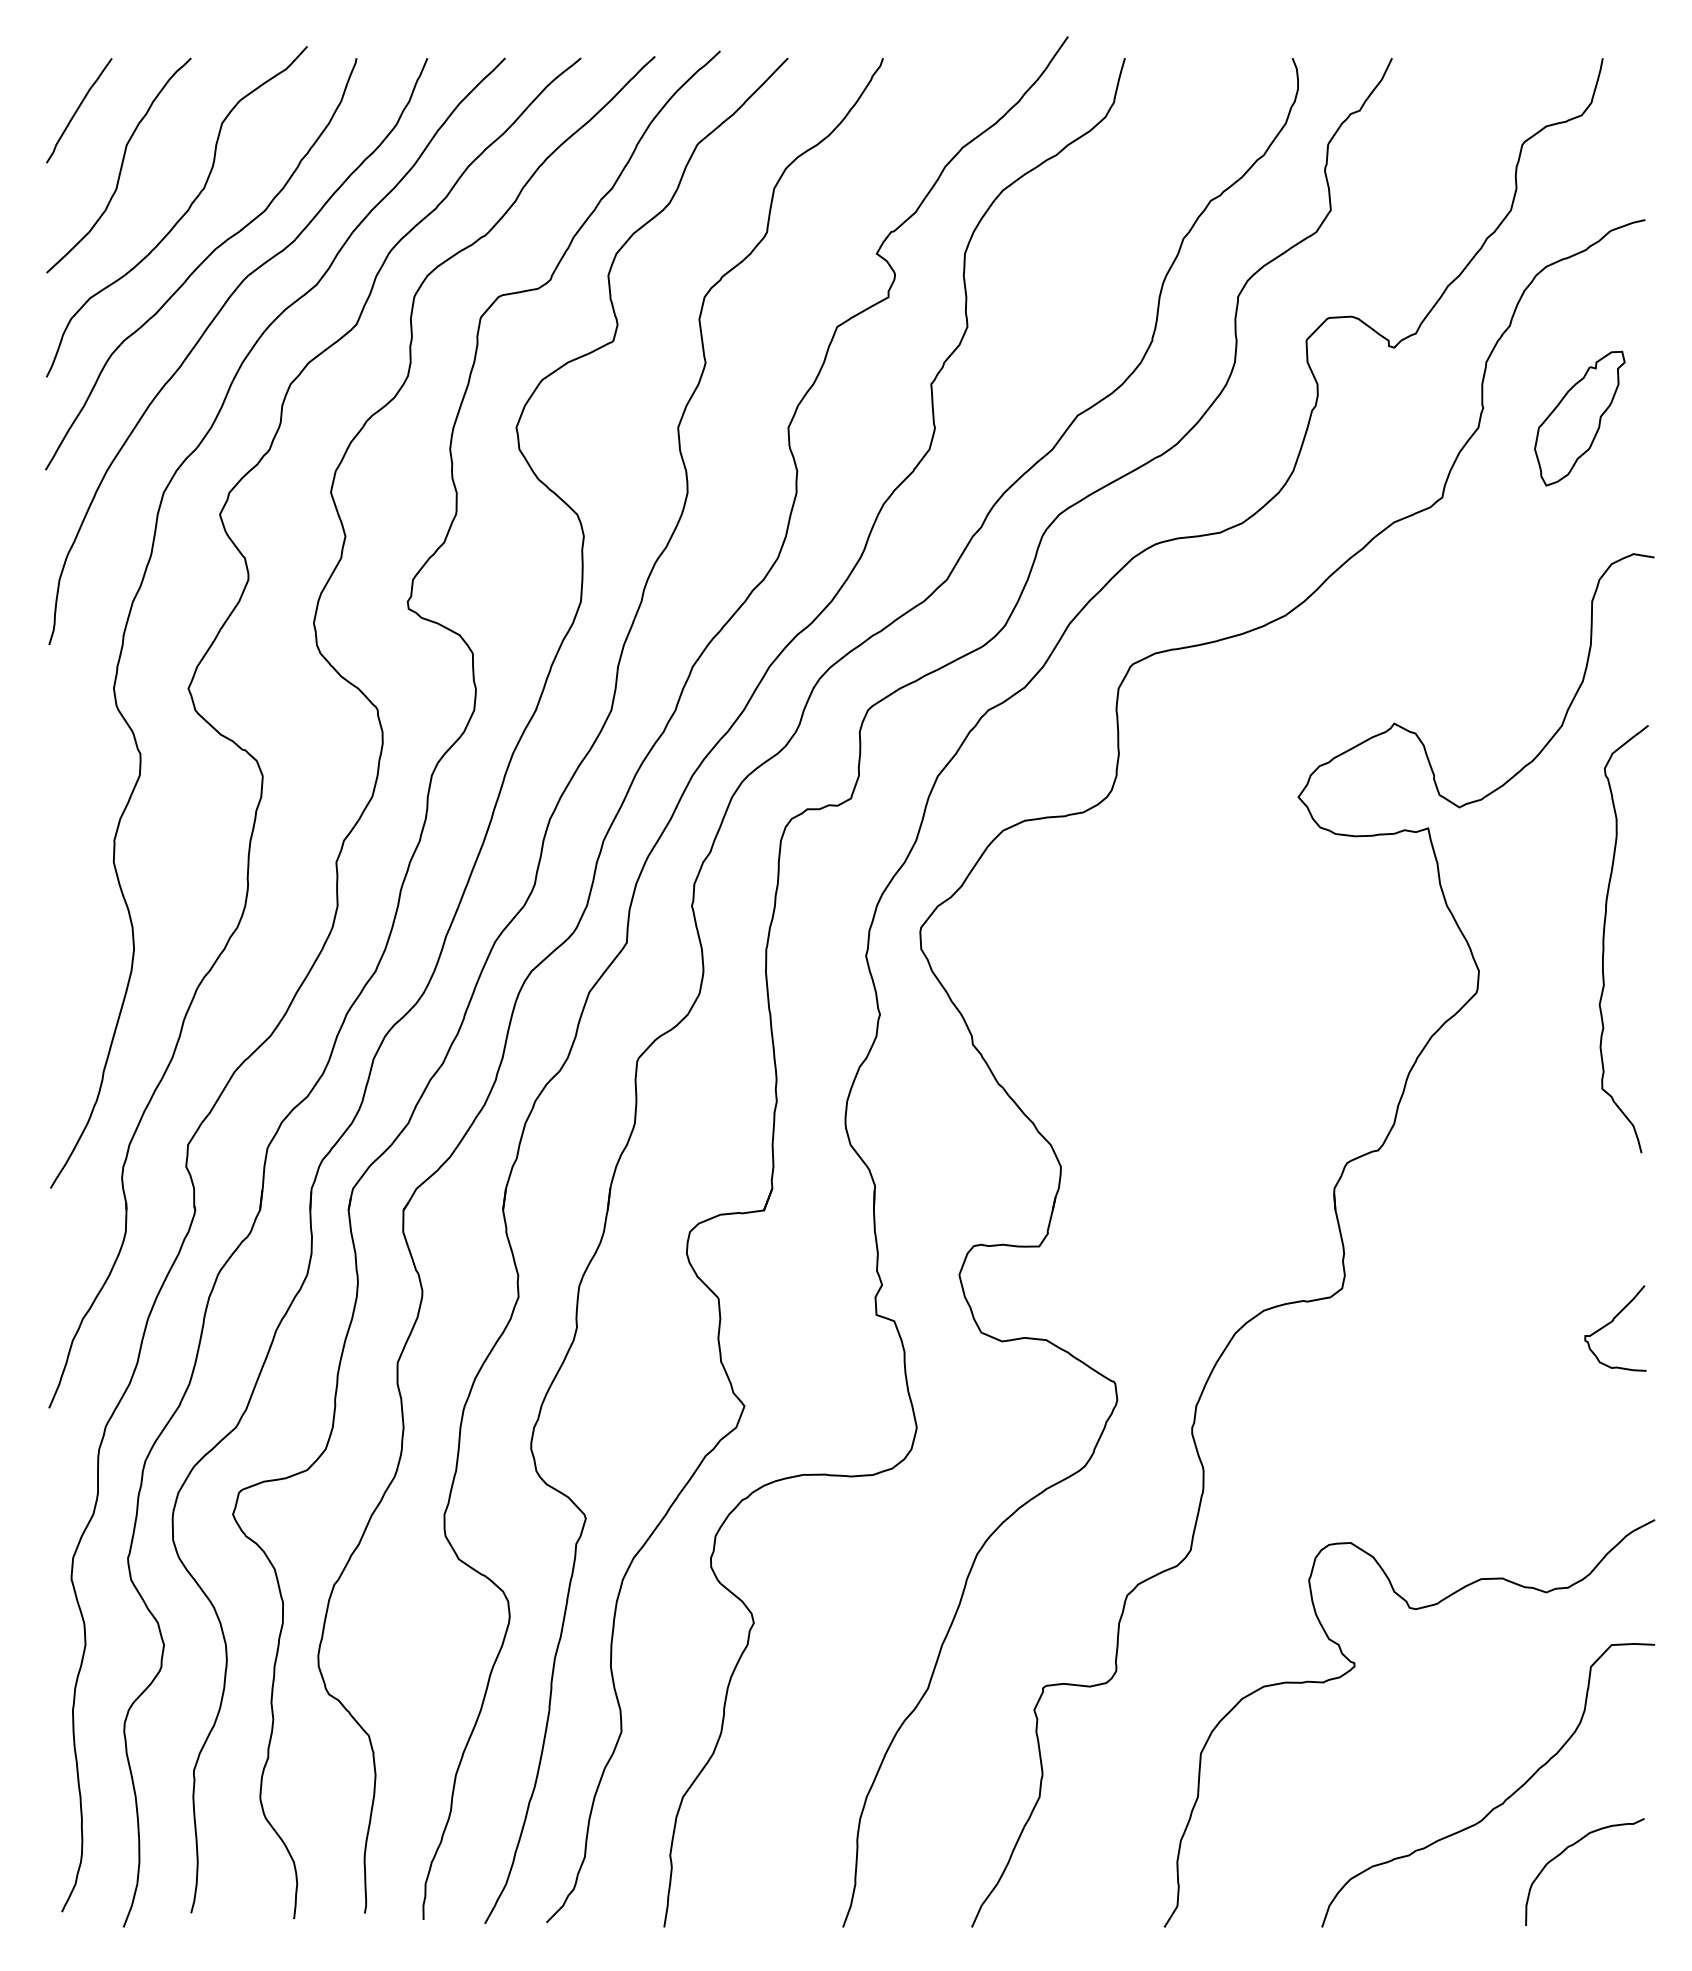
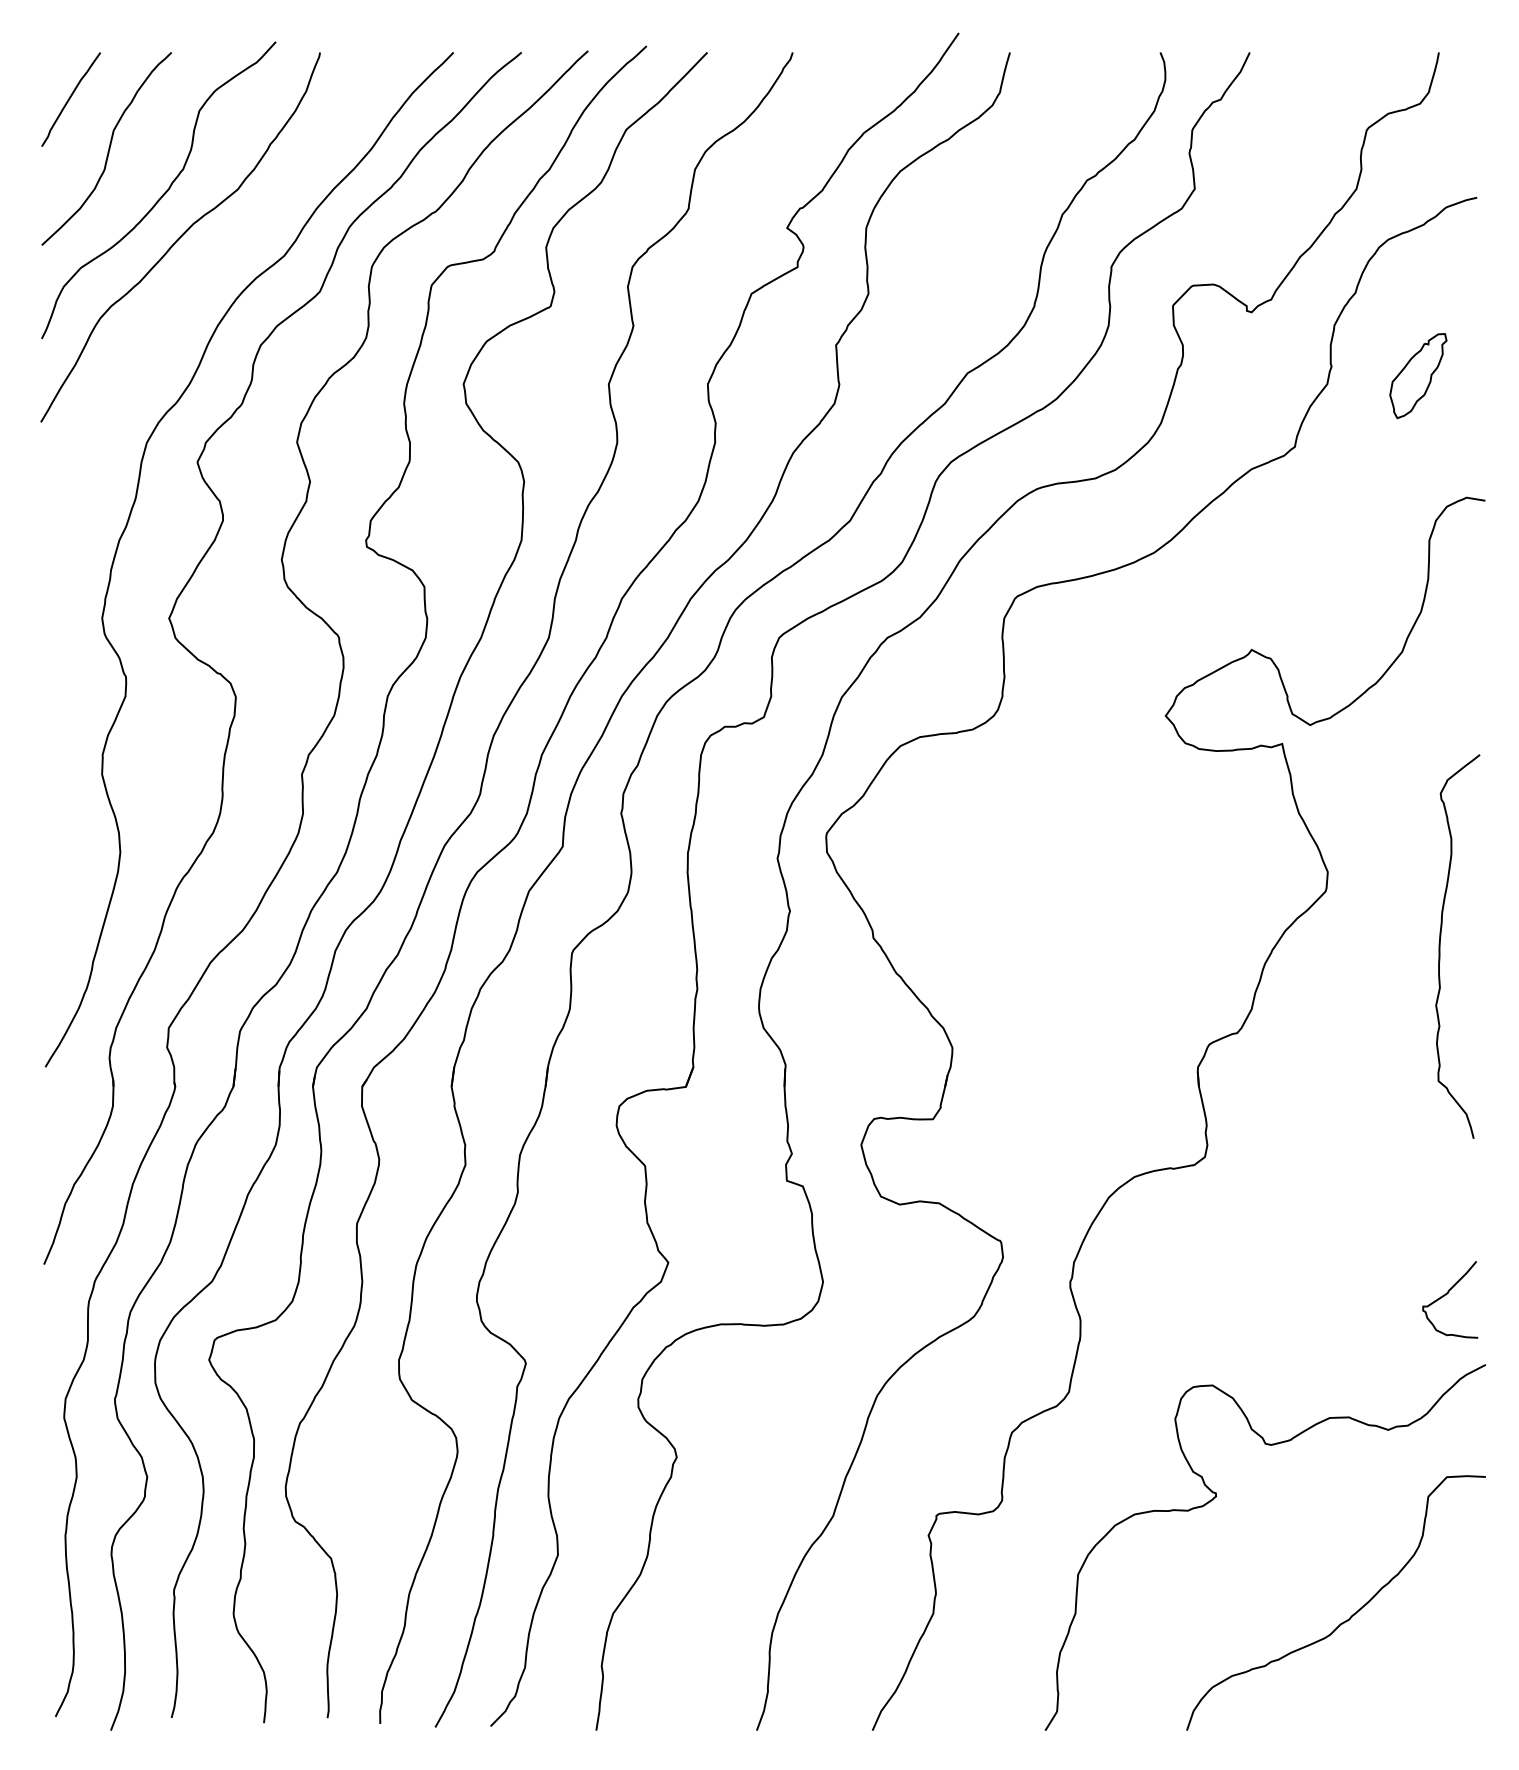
curve: (206, 331) -> (185, 297), removed
part: (1579, 418) -> (1418, 375), size x0.7
curve: (1604, 939) -> (1440, 946), moved
curve: (1612, 1322) -> (1447, 1294), moved
curve: (1571, 1846) -> (1410, 1658), removed

